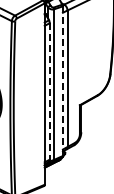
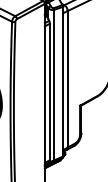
line: (62, 81) -> (62, 82), dashed -> solid
line: (49, 91) -> (49, 92), dashed -> solid

